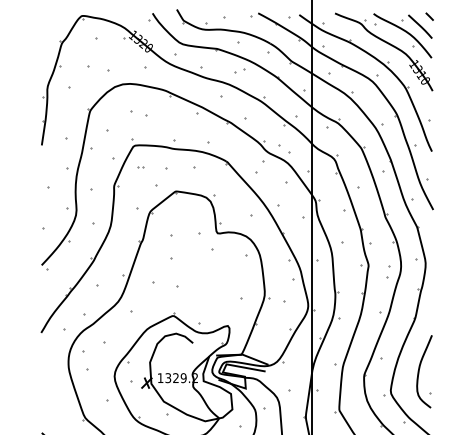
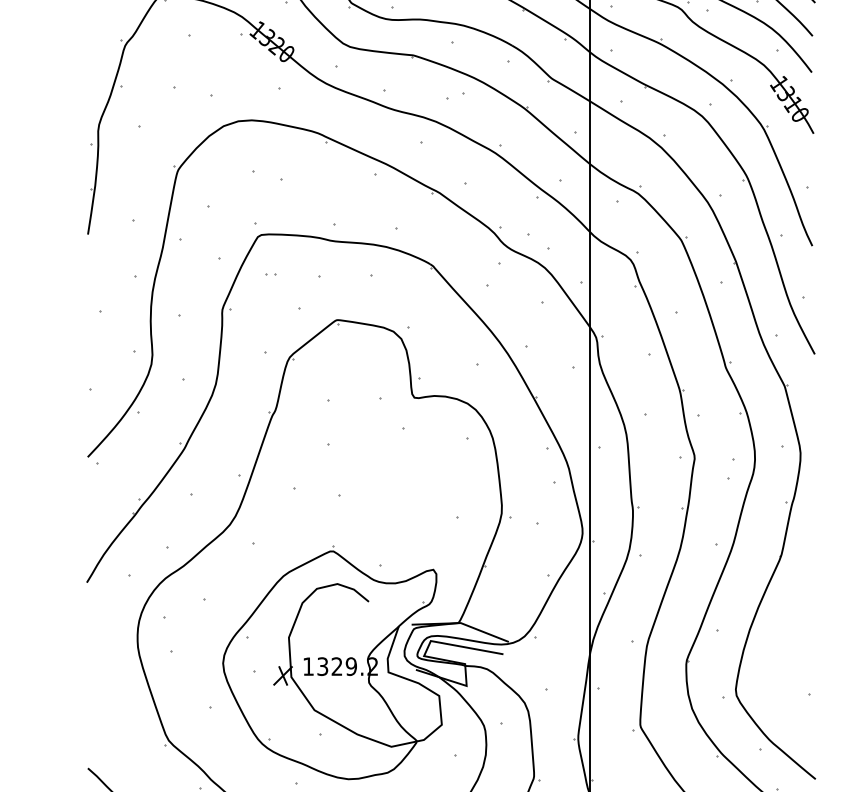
curve: (420, 368) -> (790, 648), removed

